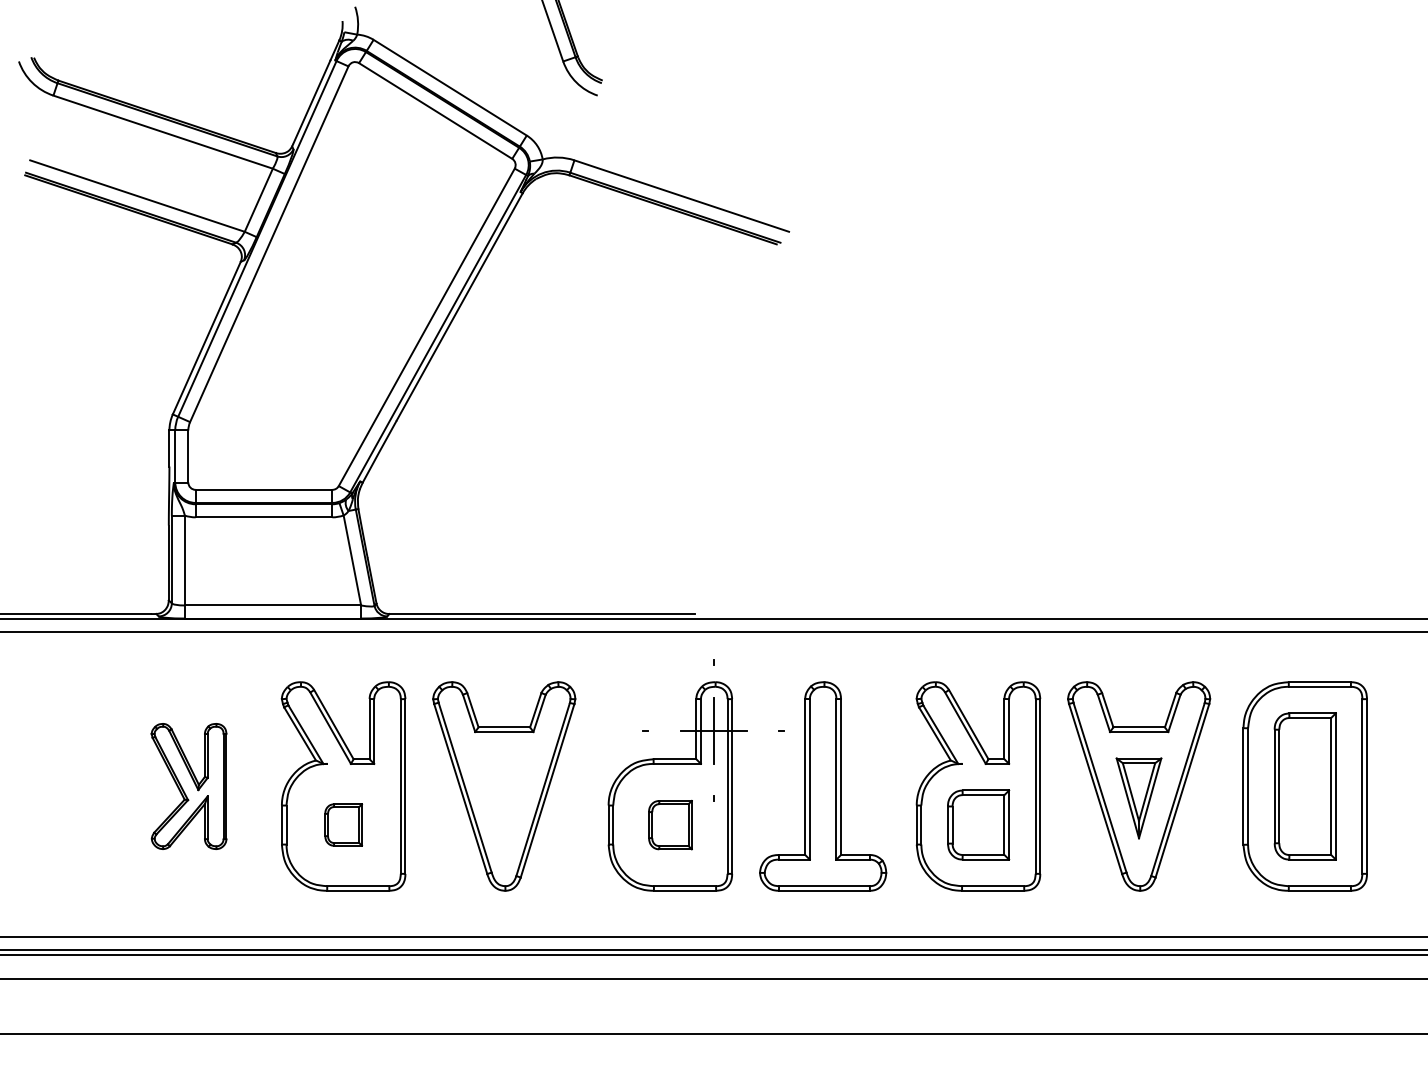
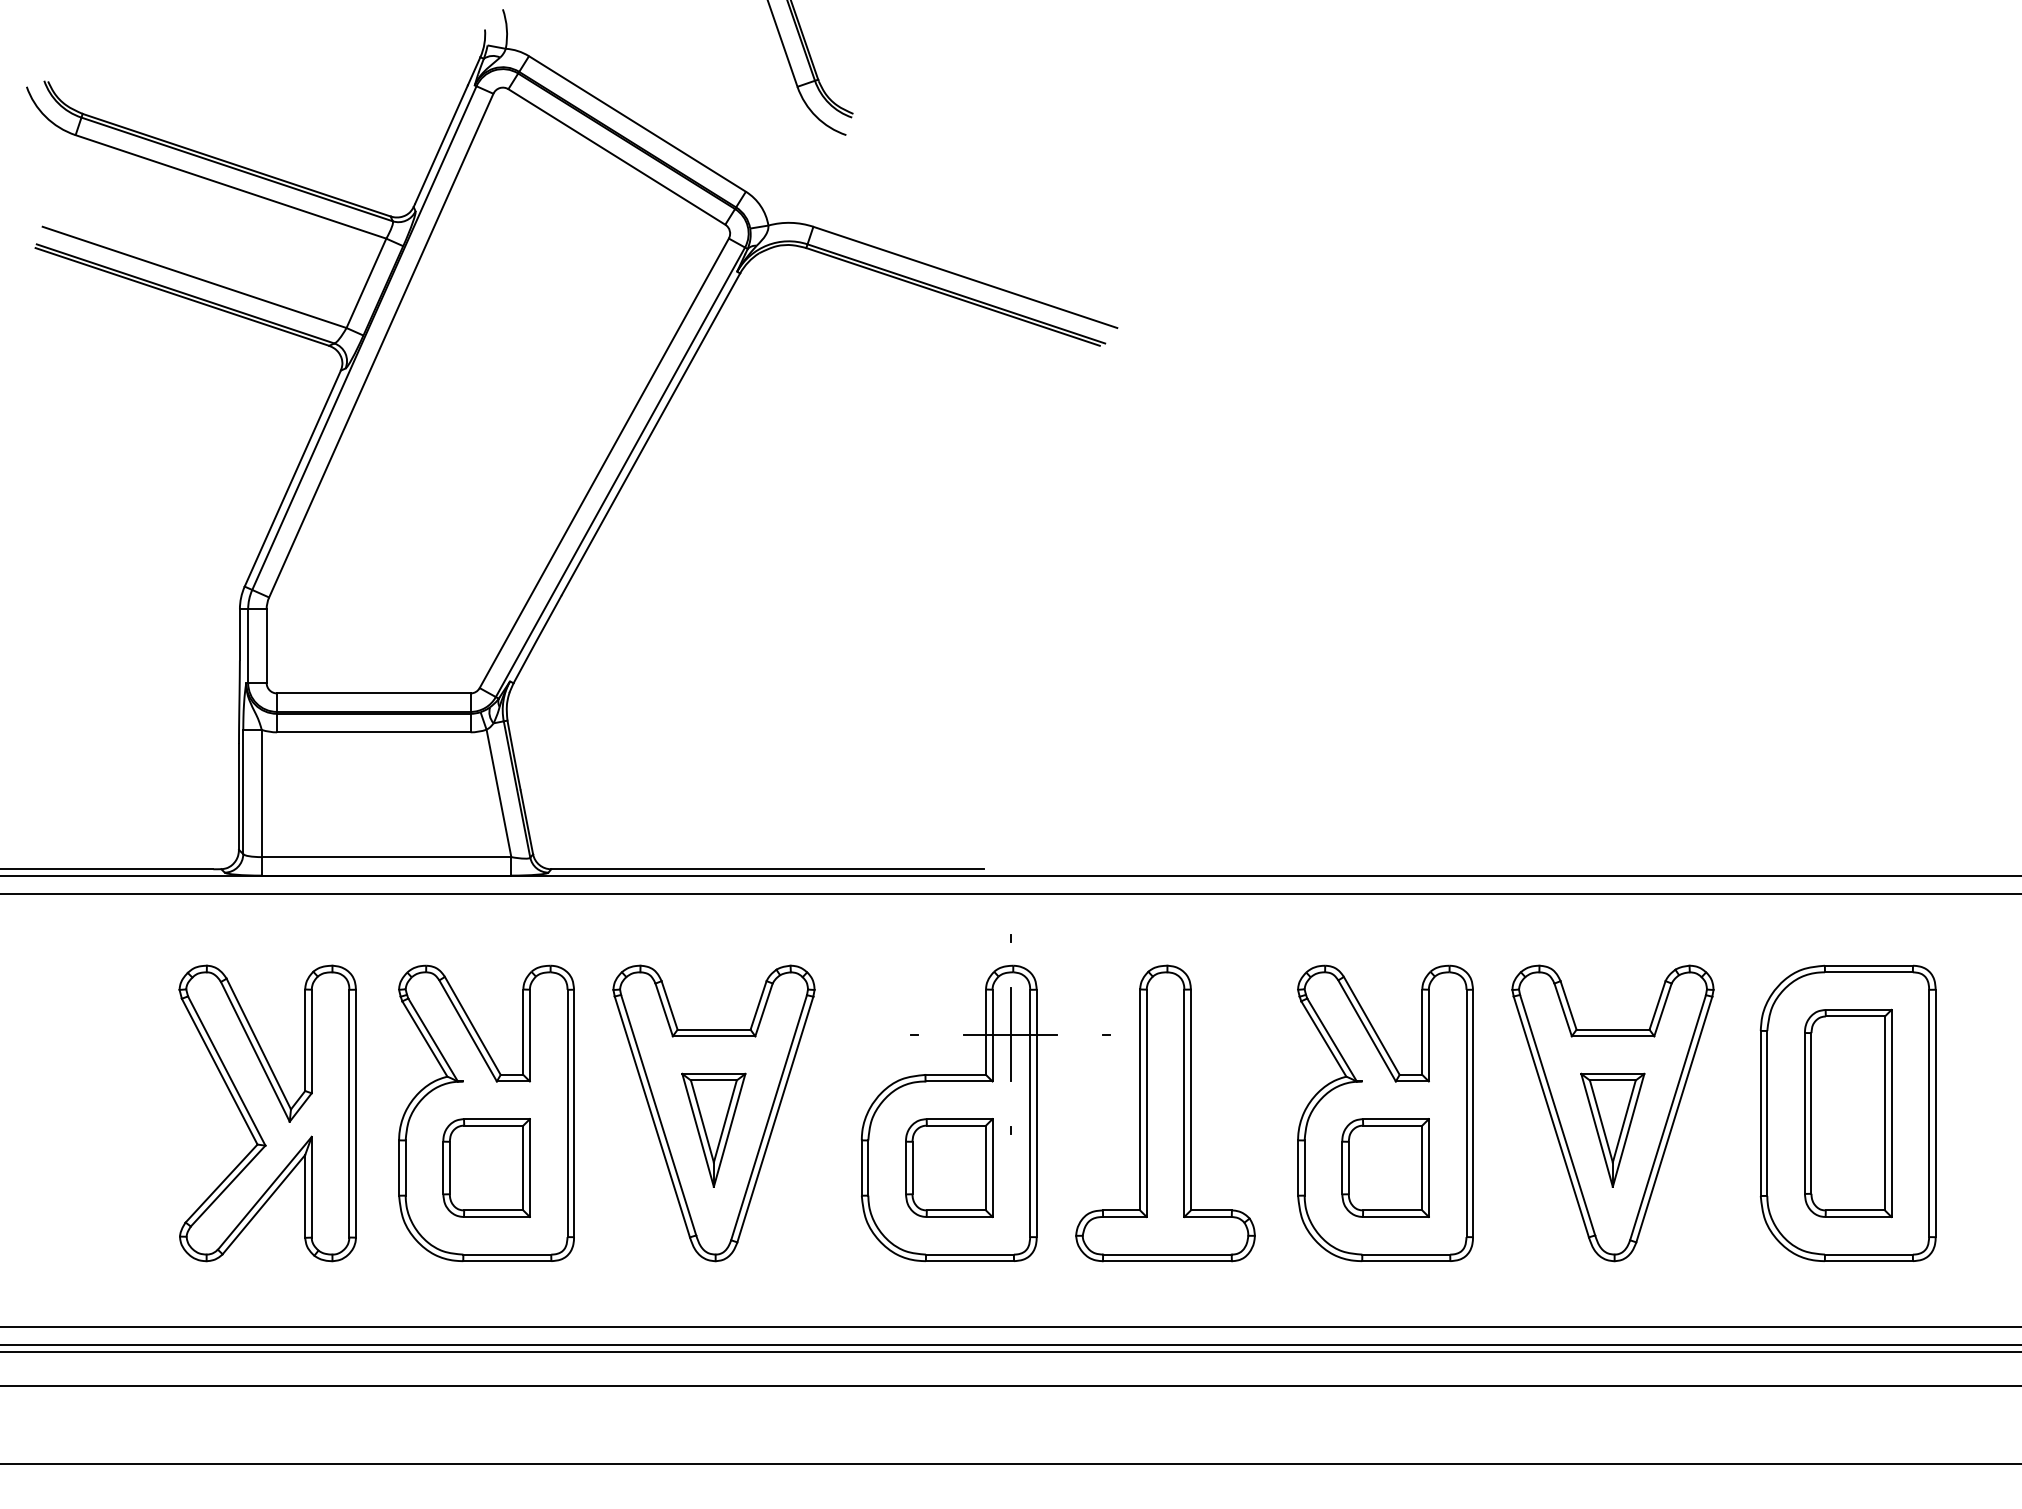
part: (188, 786) -> (267, 1113), size x1.67
part: (503, 797) -> (713, 1129), added
part: (343, 824) -> (486, 1167), size x1.67
part: (670, 825) -> (949, 1168), size x1.43

